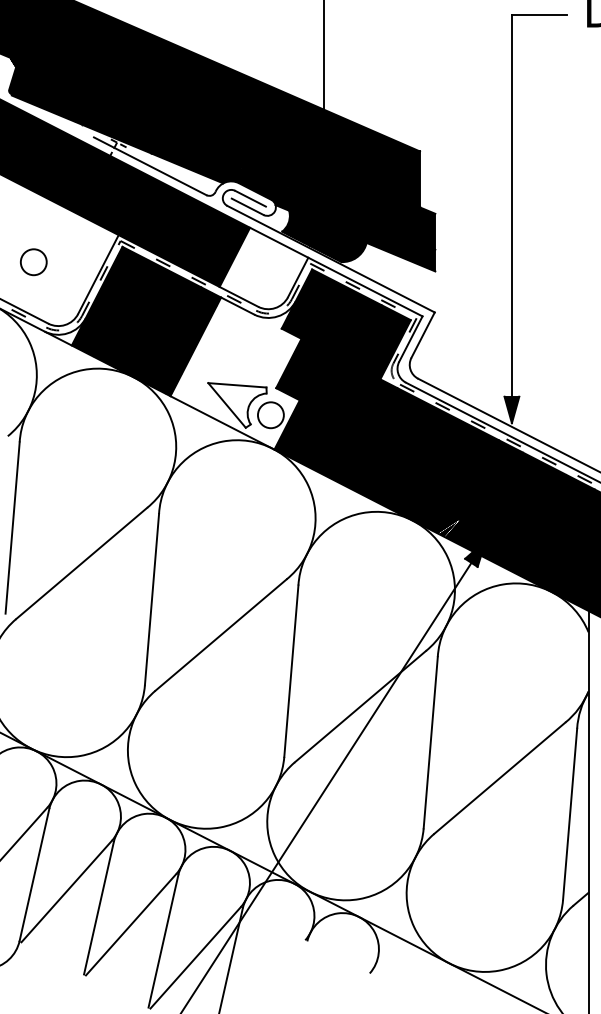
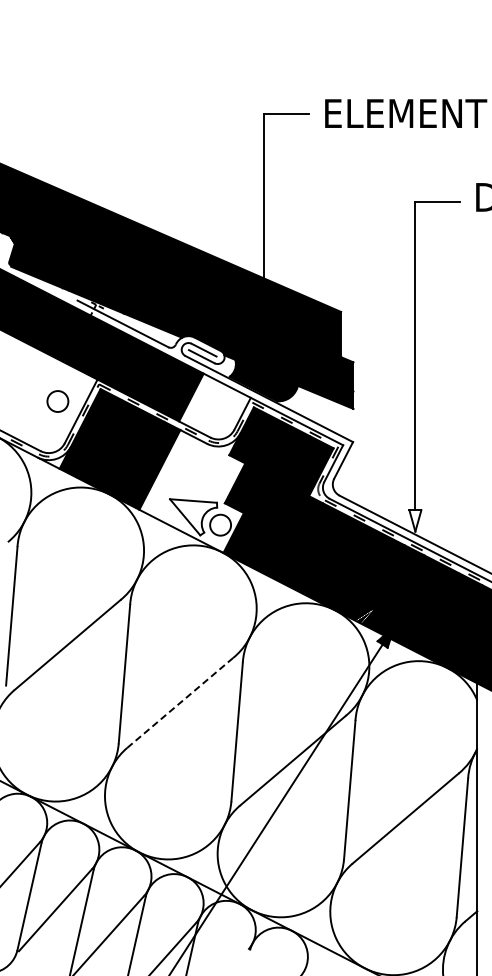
circle: (33, 262) -> (57, 401), moved
fill: (512, 409) -> (415, 520), removed
line: (220, 635) -> (179, 703), solid -> dashed

